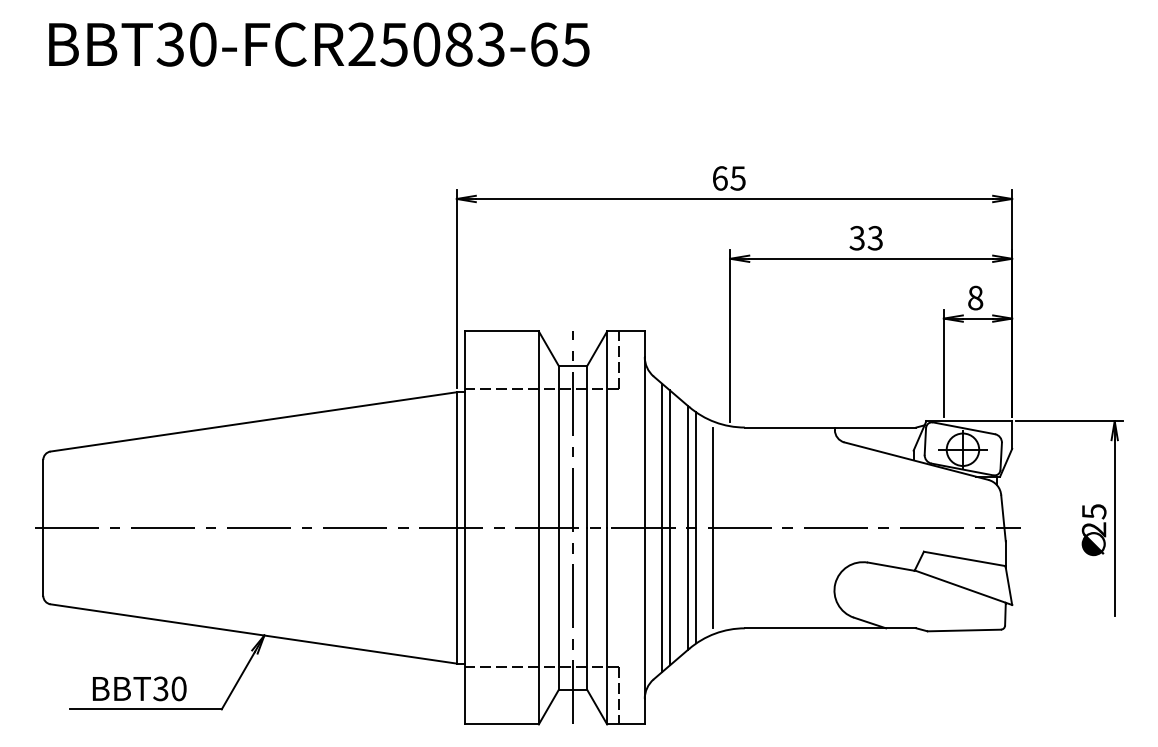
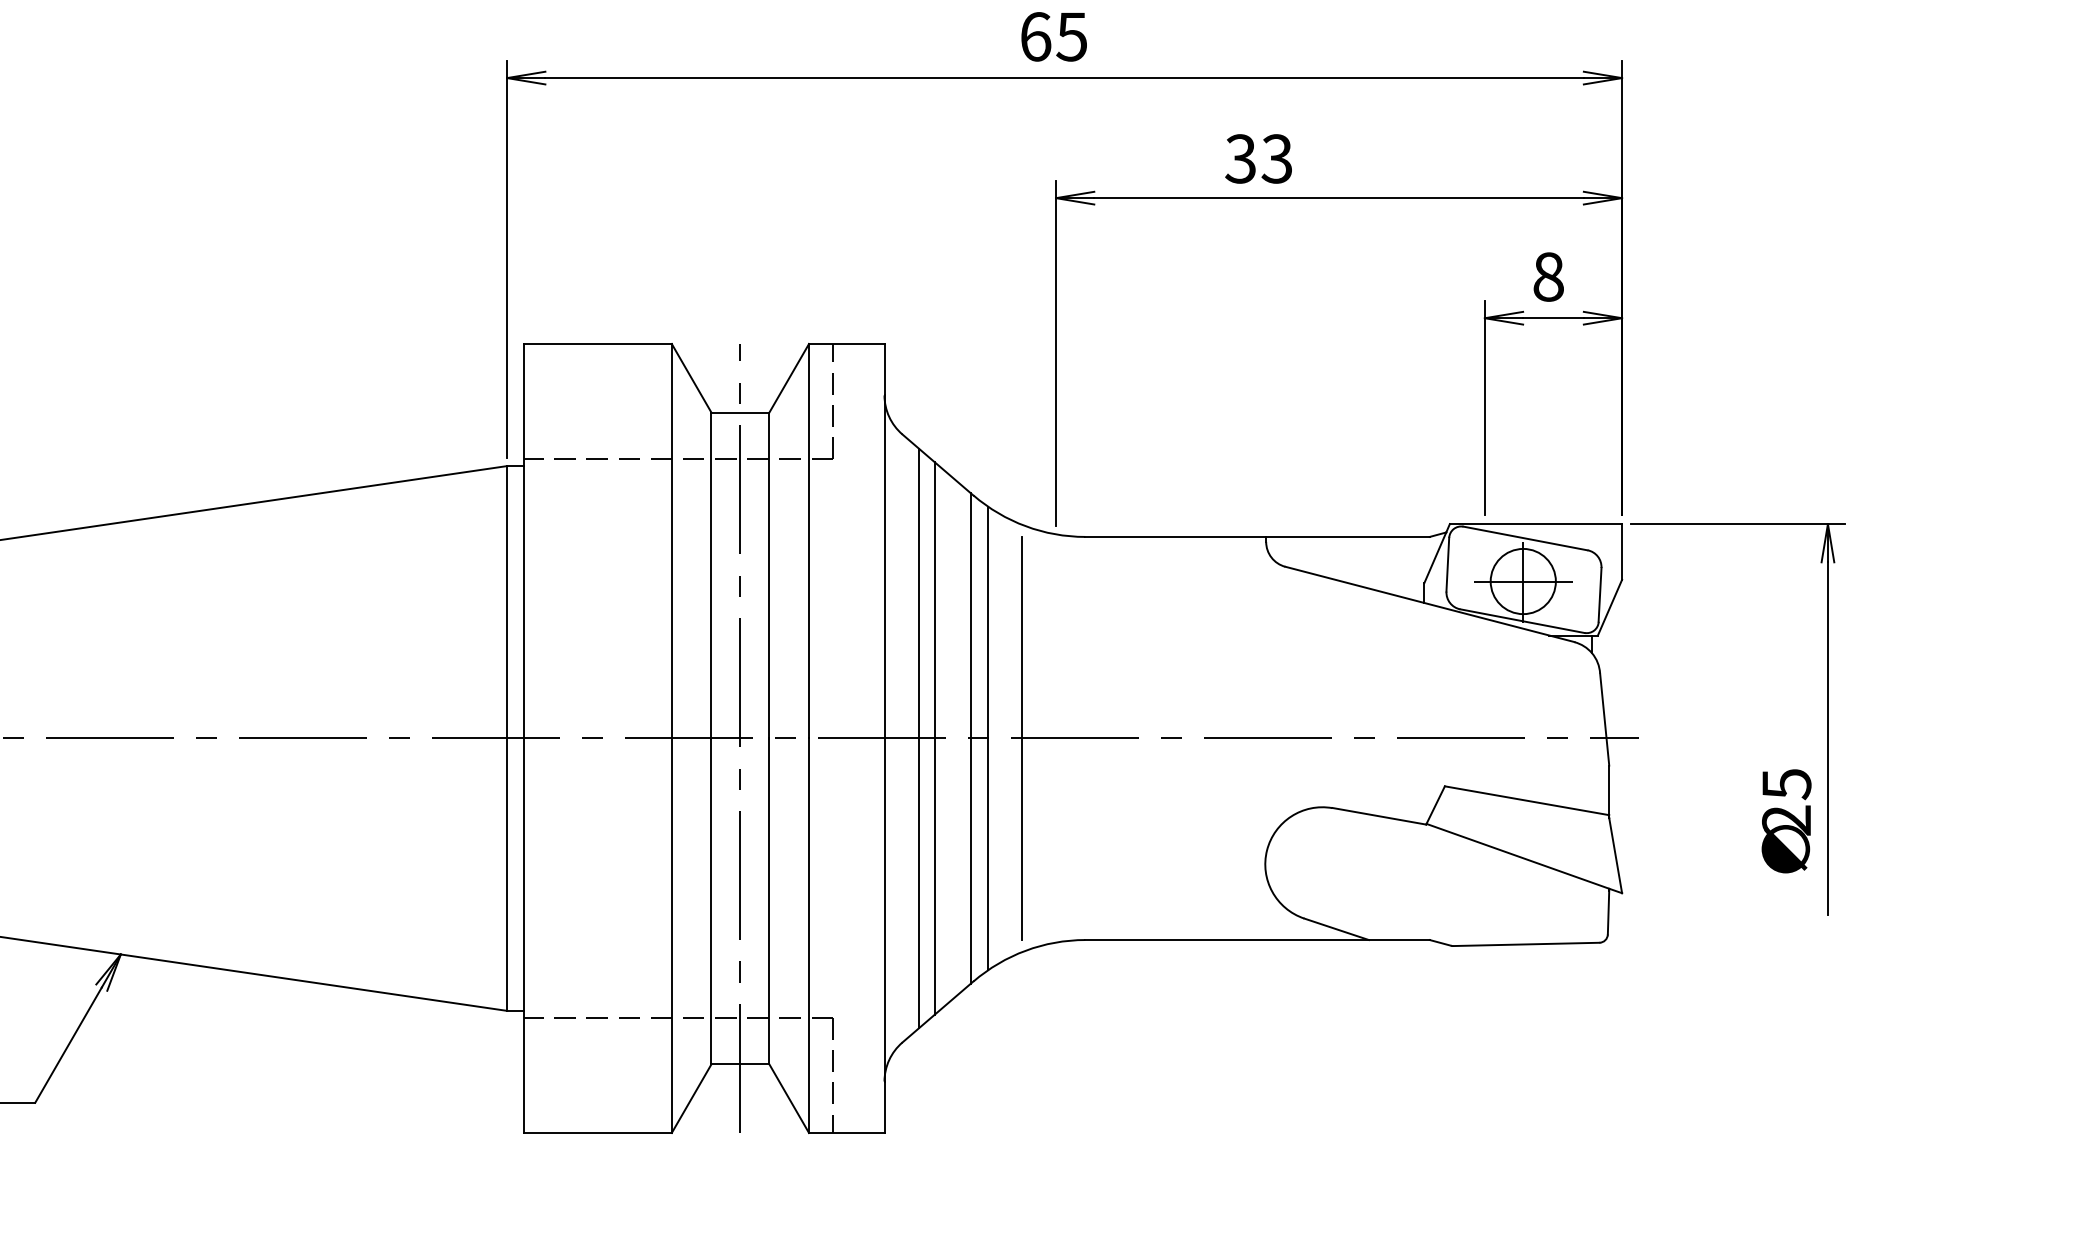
text: (865, 238) -> (1257, 159), moved
text: (1093, 530) -> (1785, 821), moved

